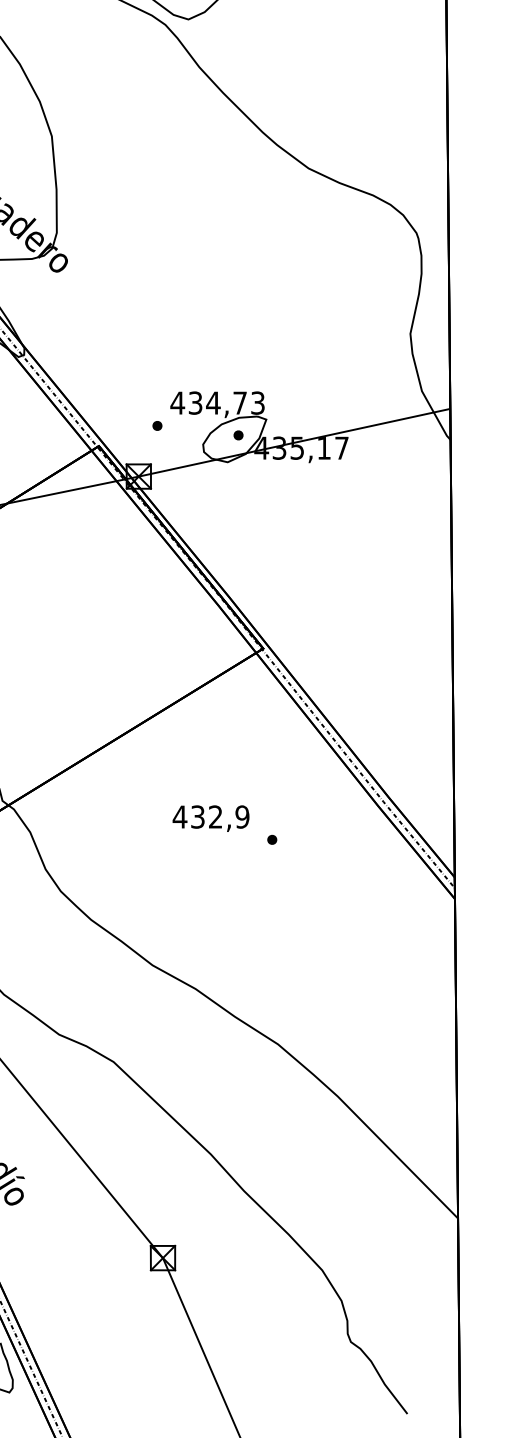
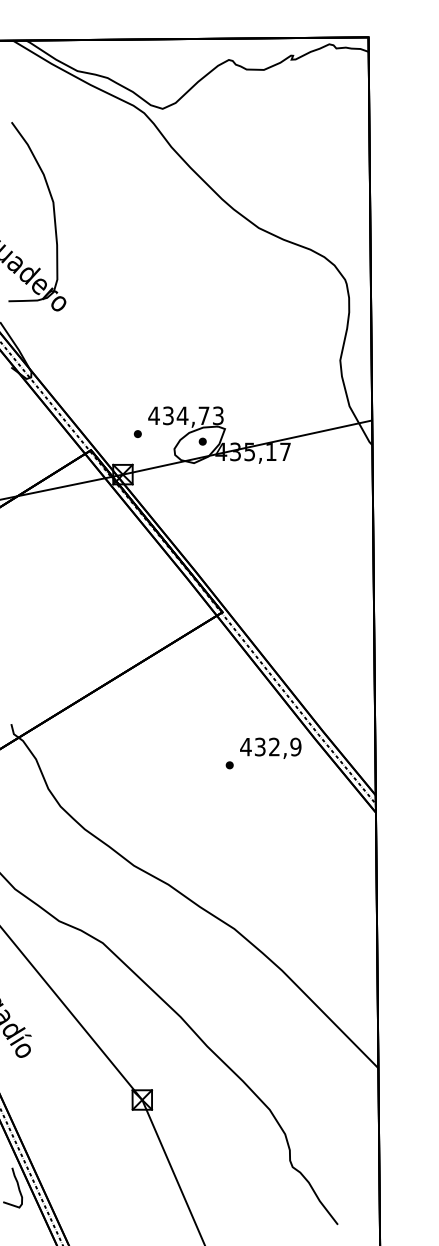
text: (210, 817) -> (270, 747), moved

